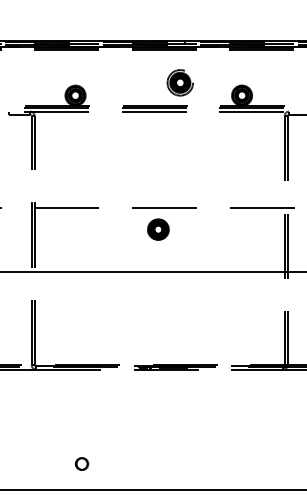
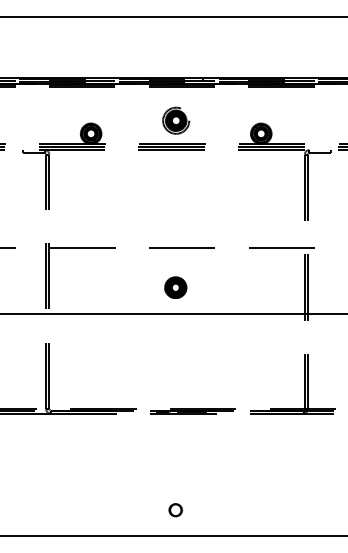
part: (180, 82) -> (176, 120), moved
part: (158, 229) -> (175, 287), moved
part: (81, 464) -> (175, 510), moved

